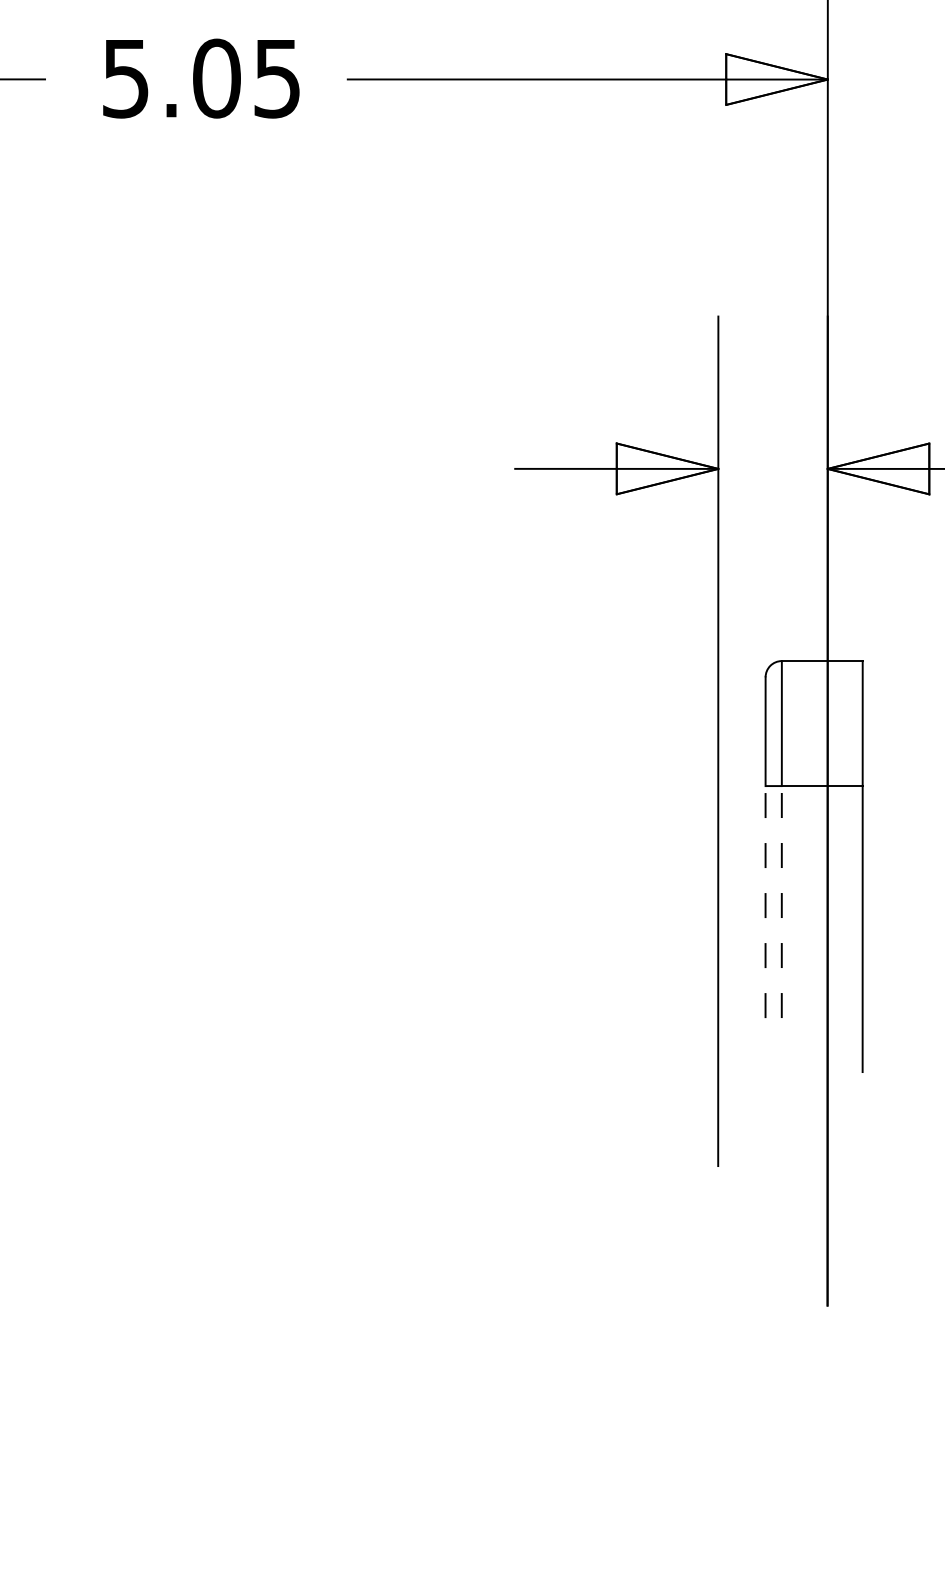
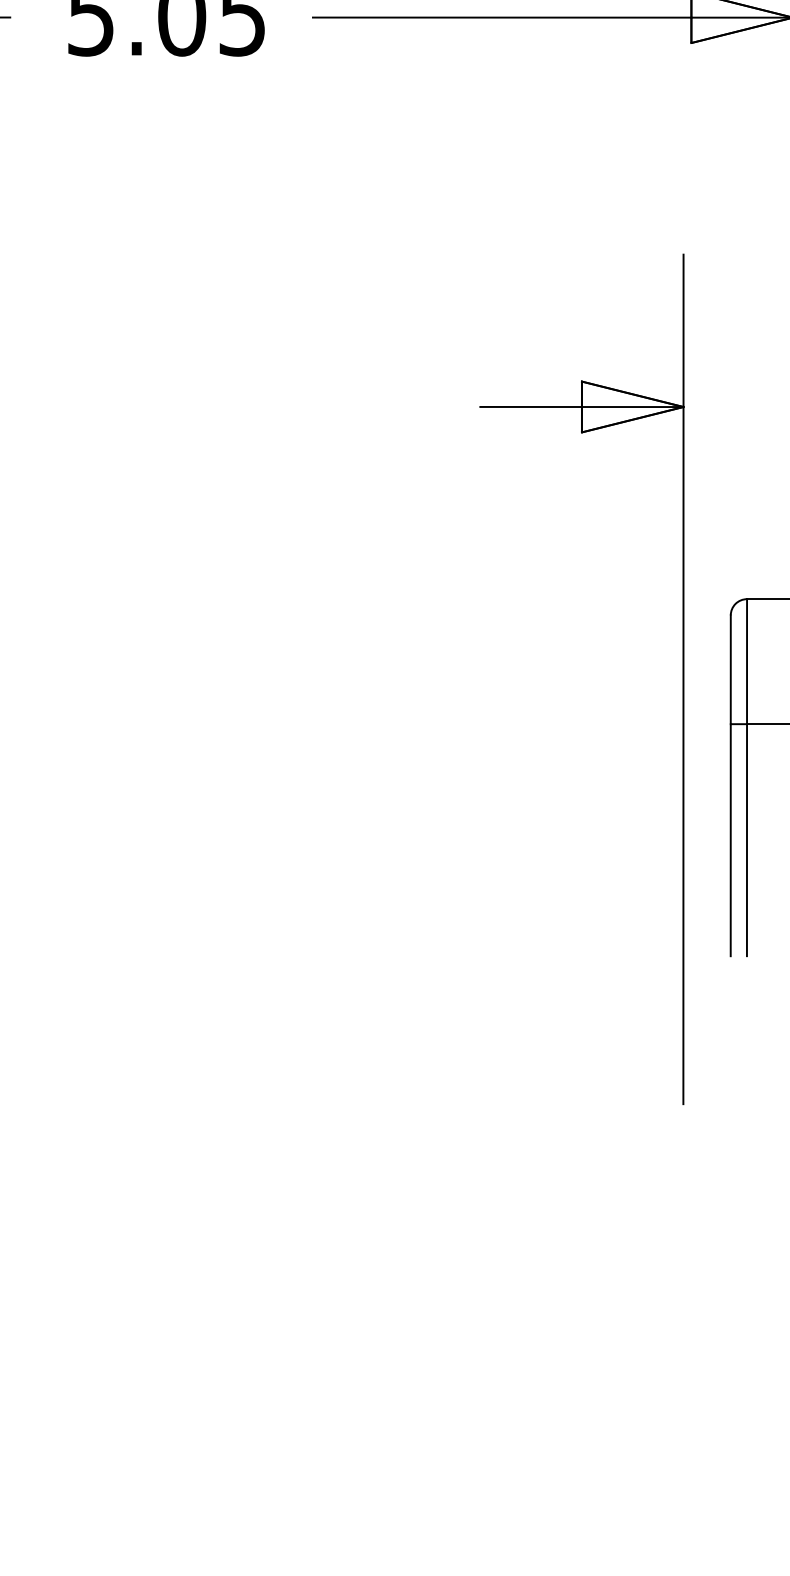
line: (765, 901) -> (730, 839), dashed -> solid
line: (781, 902) -> (746, 840), dashed -> solid

